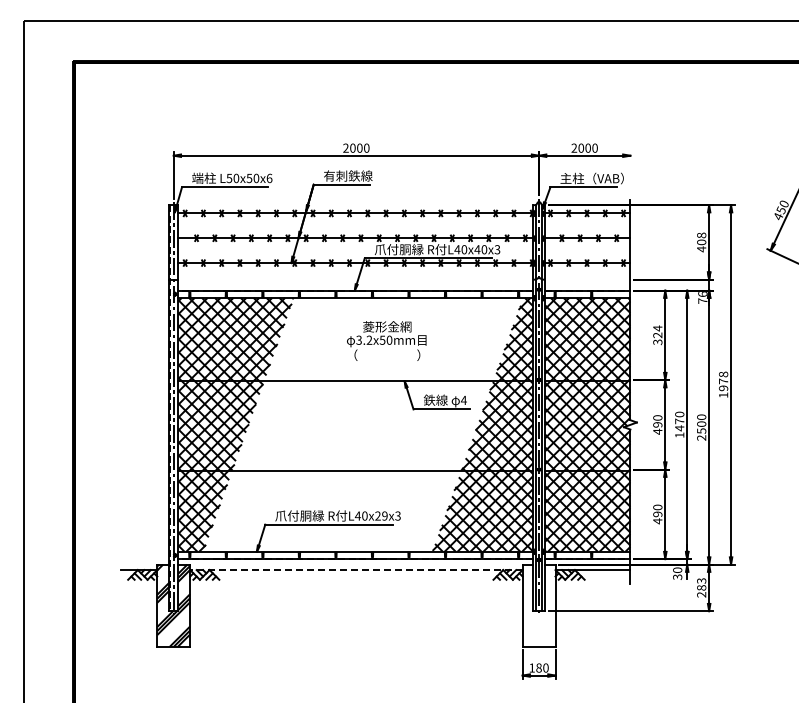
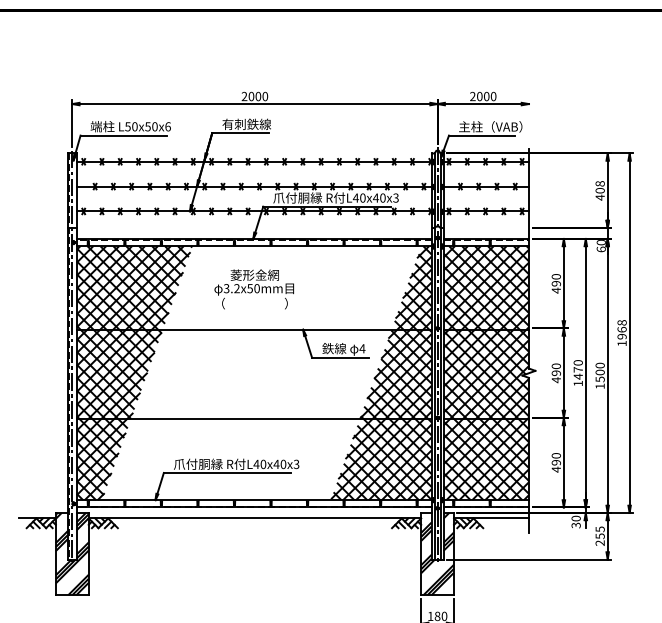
text: (702, 297) -> (601, 245), 76 -> 60
text: (657, 335) -> (556, 283), 324 -> 490
text: (386, 340) -> (254, 288), moved
text: (723, 381) -> (622, 329), 1978 -> 1968
text: (701, 437) -> (600, 385), 2500 -> 1500
text: (381, 515) -> (280, 463), L40x29x3 -> L40x40x3
line: (355, 570) -> (254, 518), dashed -> solid
text: (701, 584) -> (600, 532), 283 -> 255
hatch: (538, 605) -> (437, 553), added

